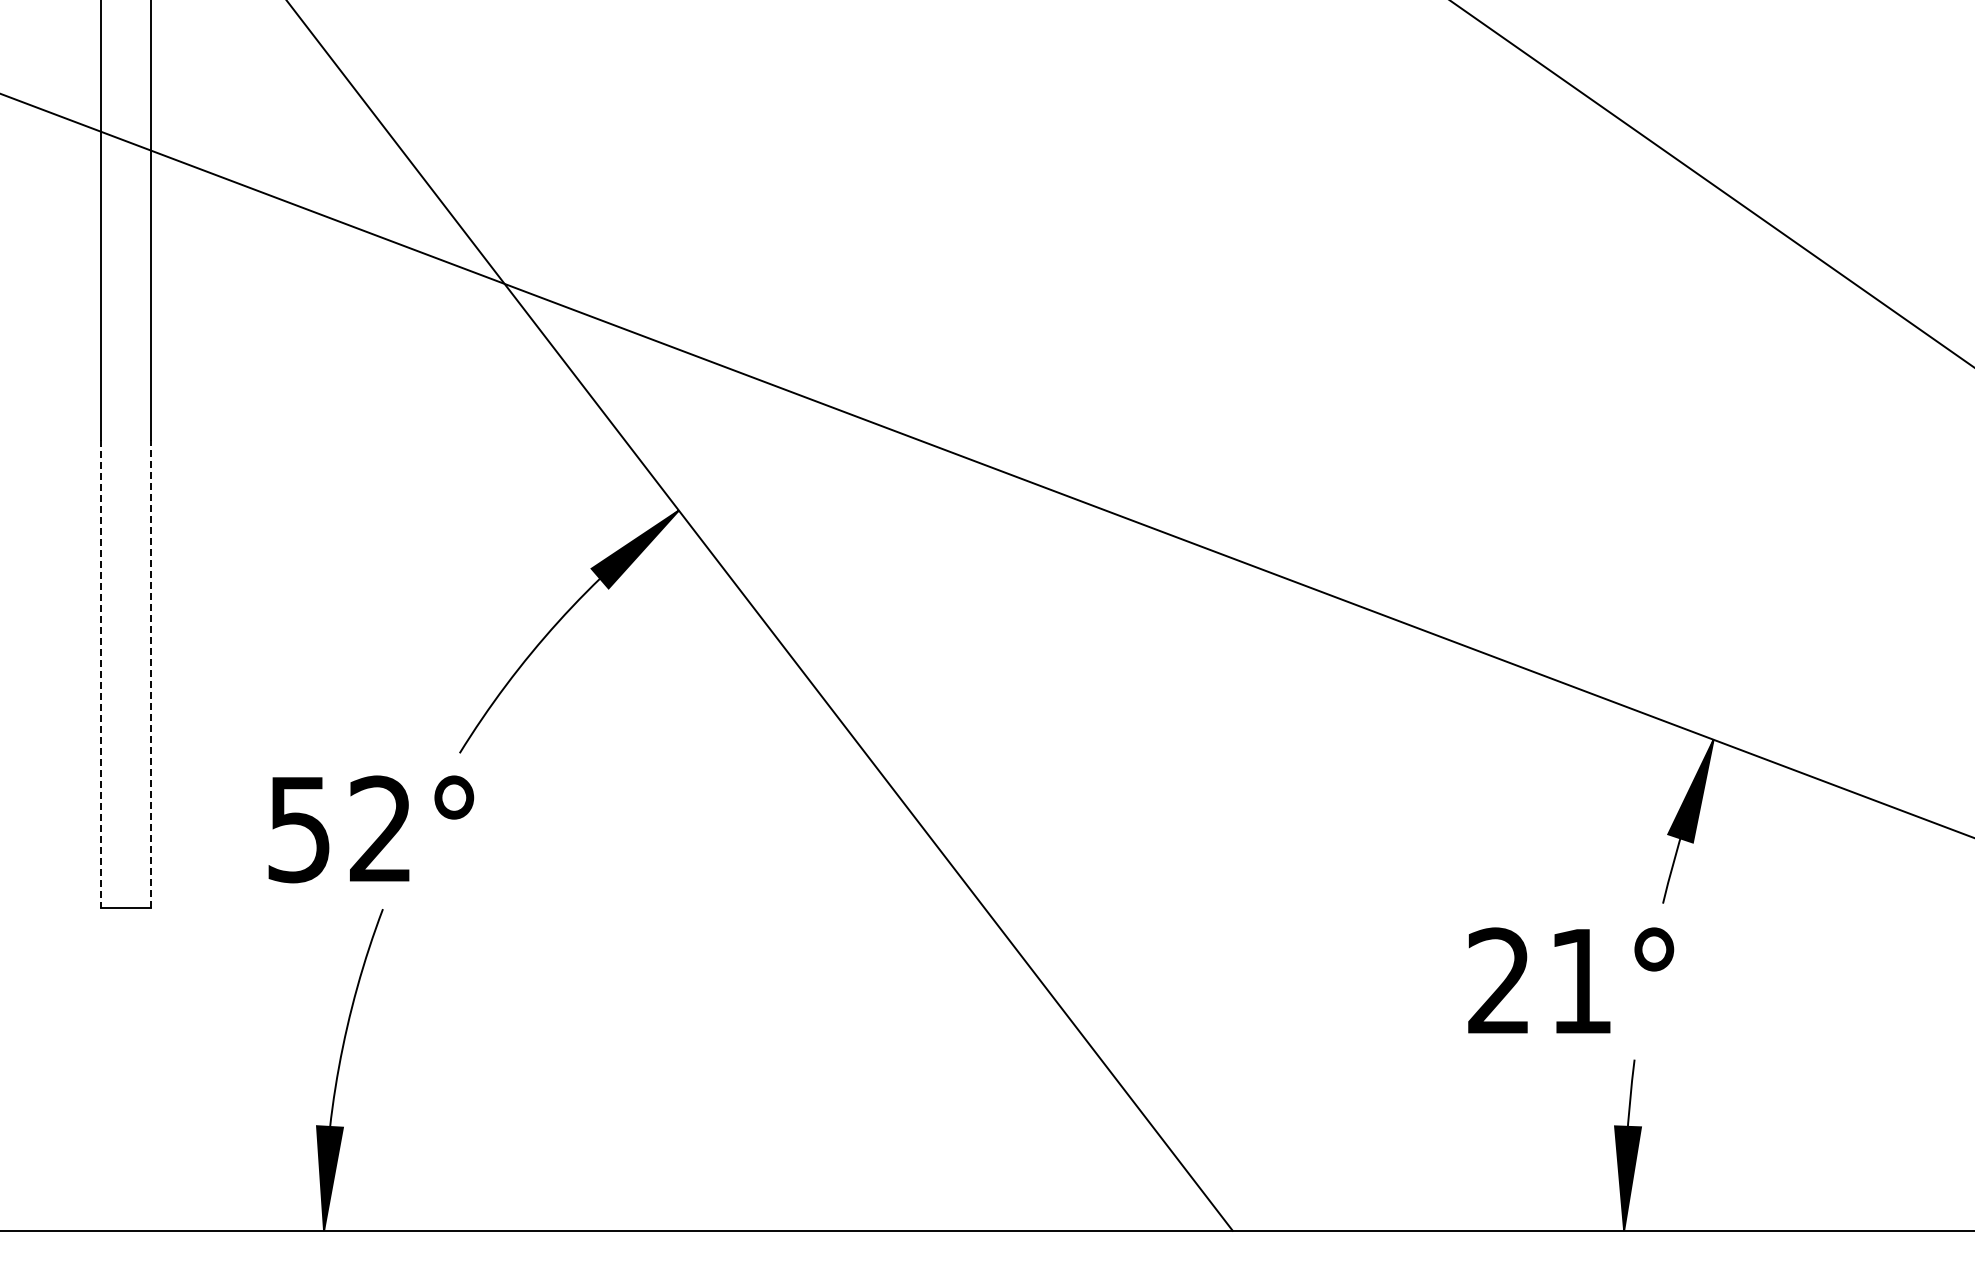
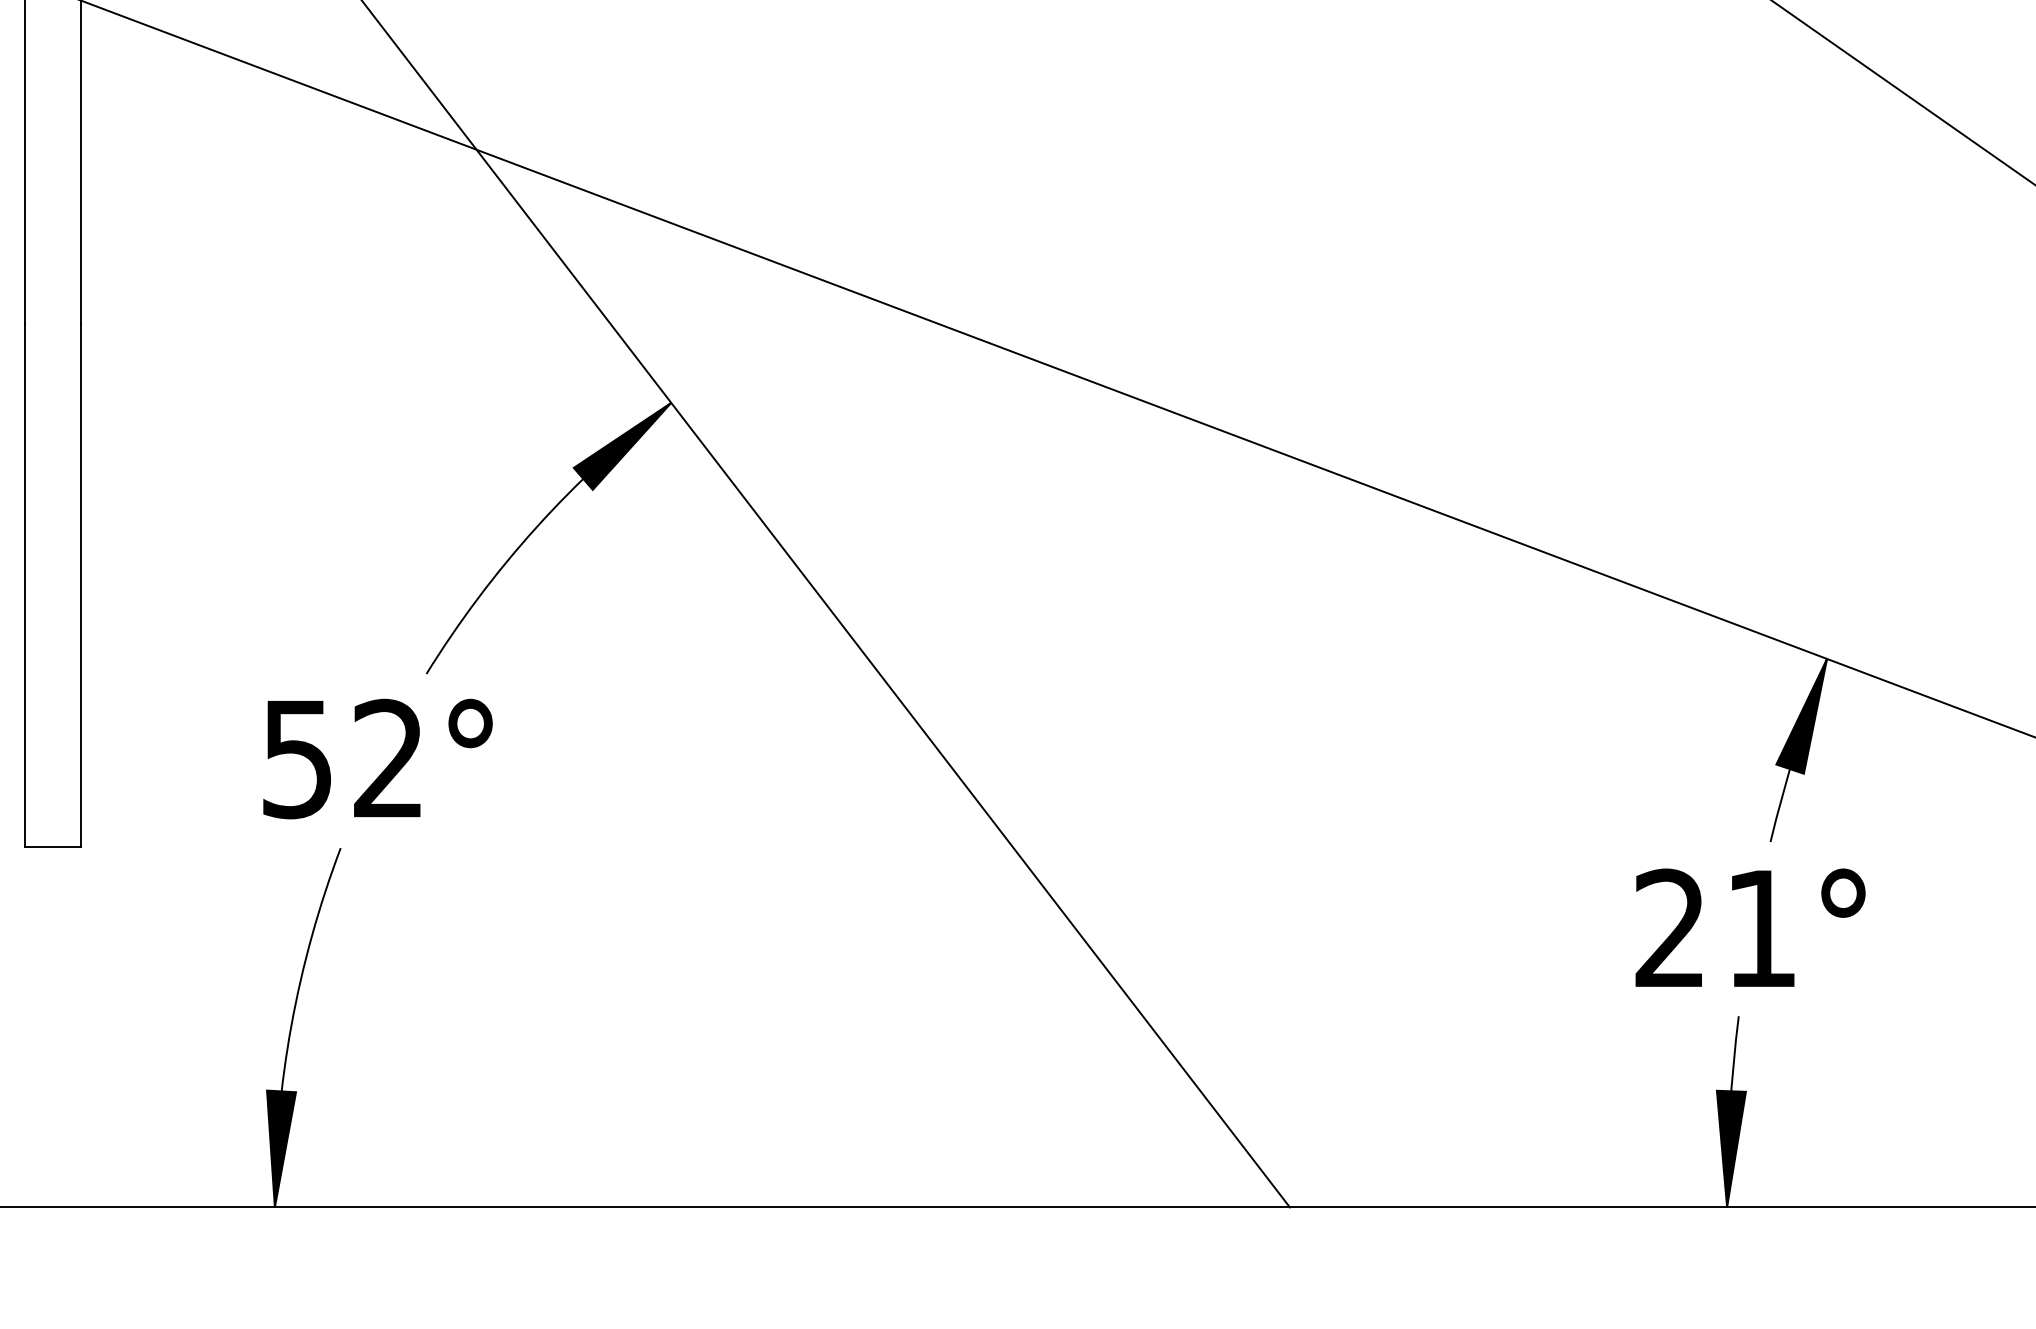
line: (150, 673) -> (81, 584), dashed -> solid
line: (100, 674) -> (25, 586), dashed -> solid
text: (371, 829) -> (378, 759), moved
text: (1571, 980) -> (1750, 927), moved

